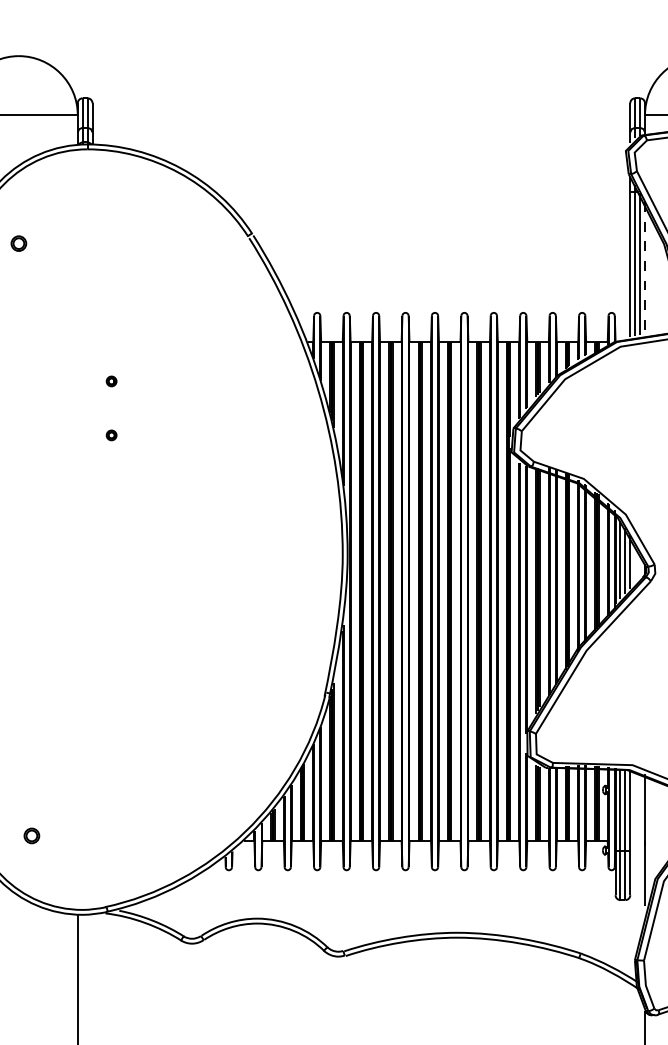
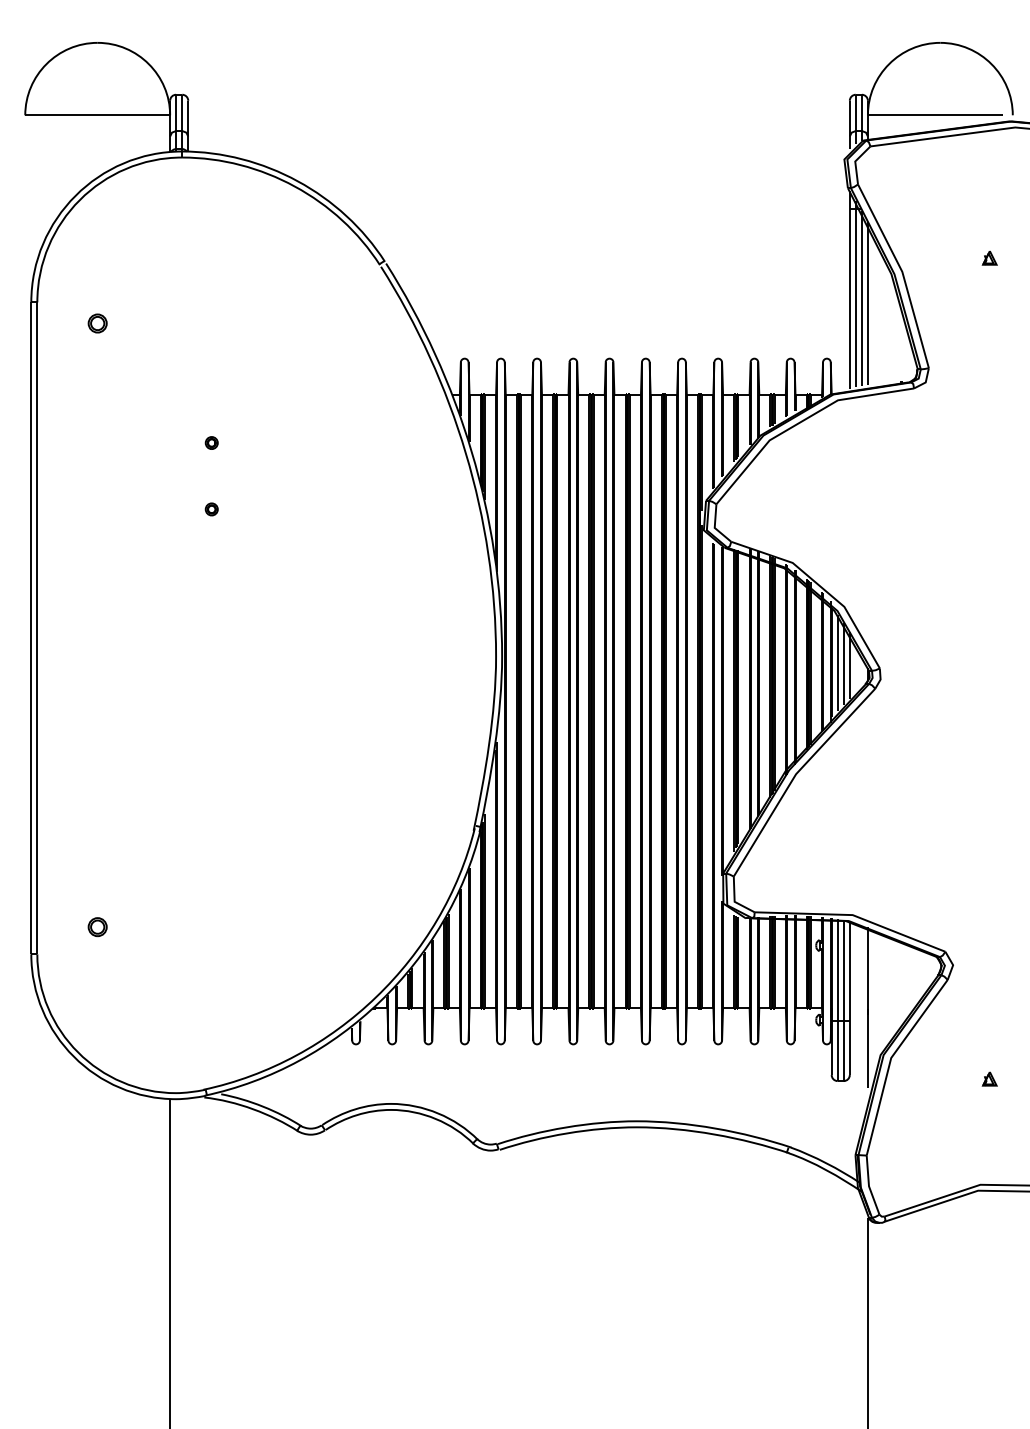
part: (18, 243) -> (97, 323), moved
line: (644, 268) -> (867, 304), dashed -> solid
part: (31, 836) -> (97, 927), moved

